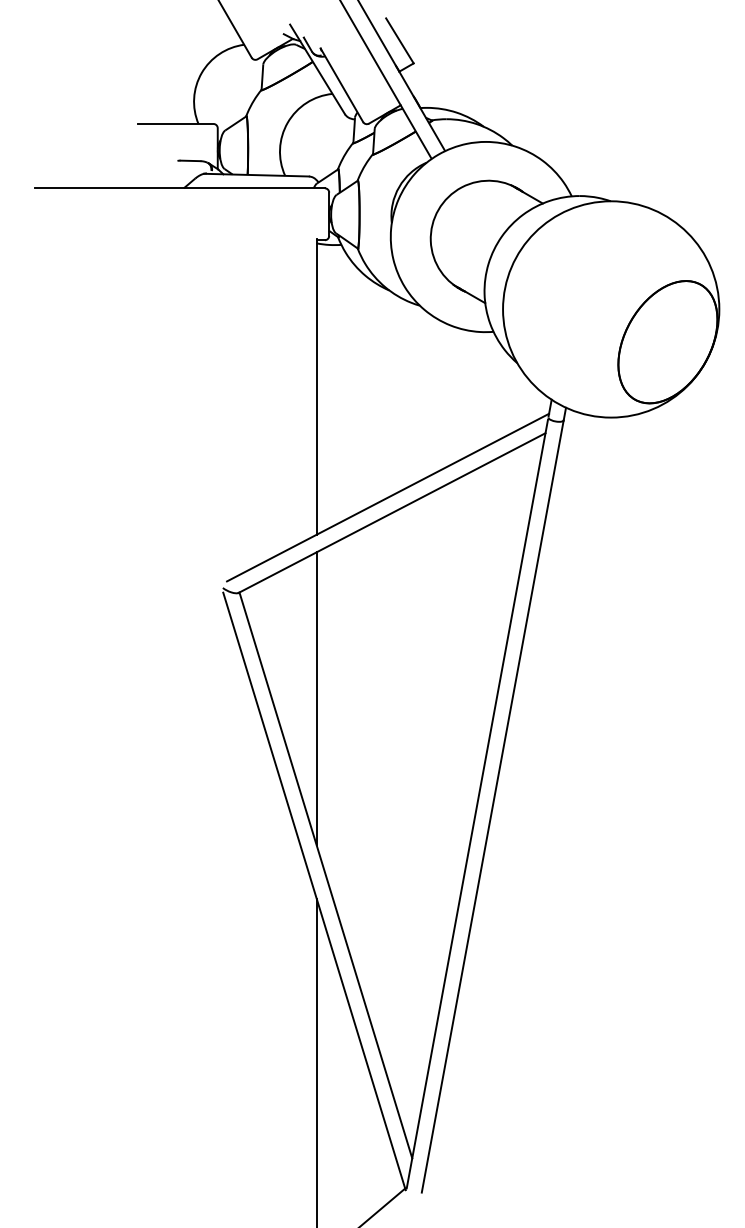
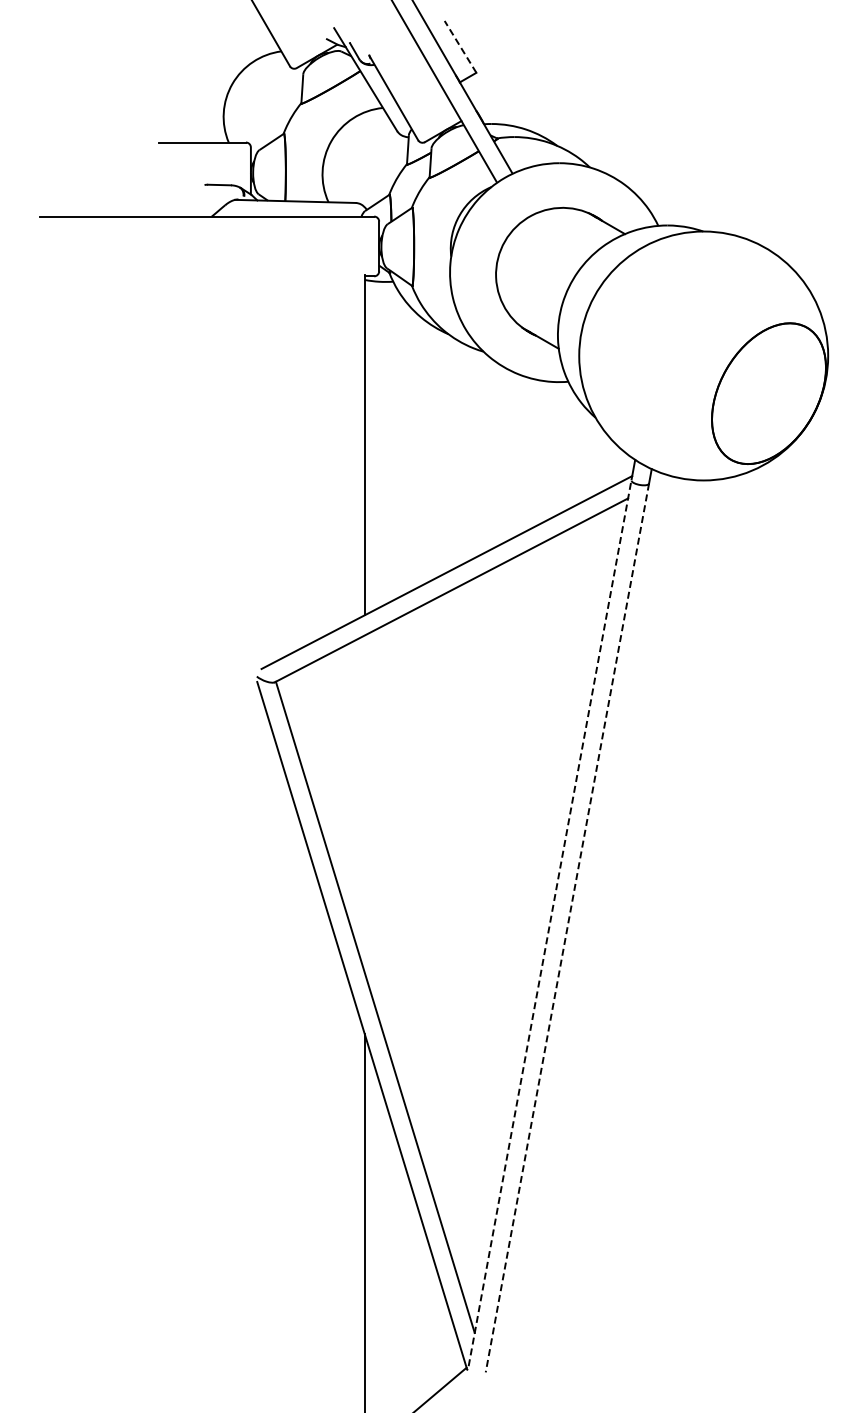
line: (399, 40) -> (460, 46), solid -> dashed
line: (316, 698) -> (364, 803), removed
line: (477, 804) -> (549, 925), solid -> dashed
line: (492, 806) -> (567, 928), solid -> dashed

